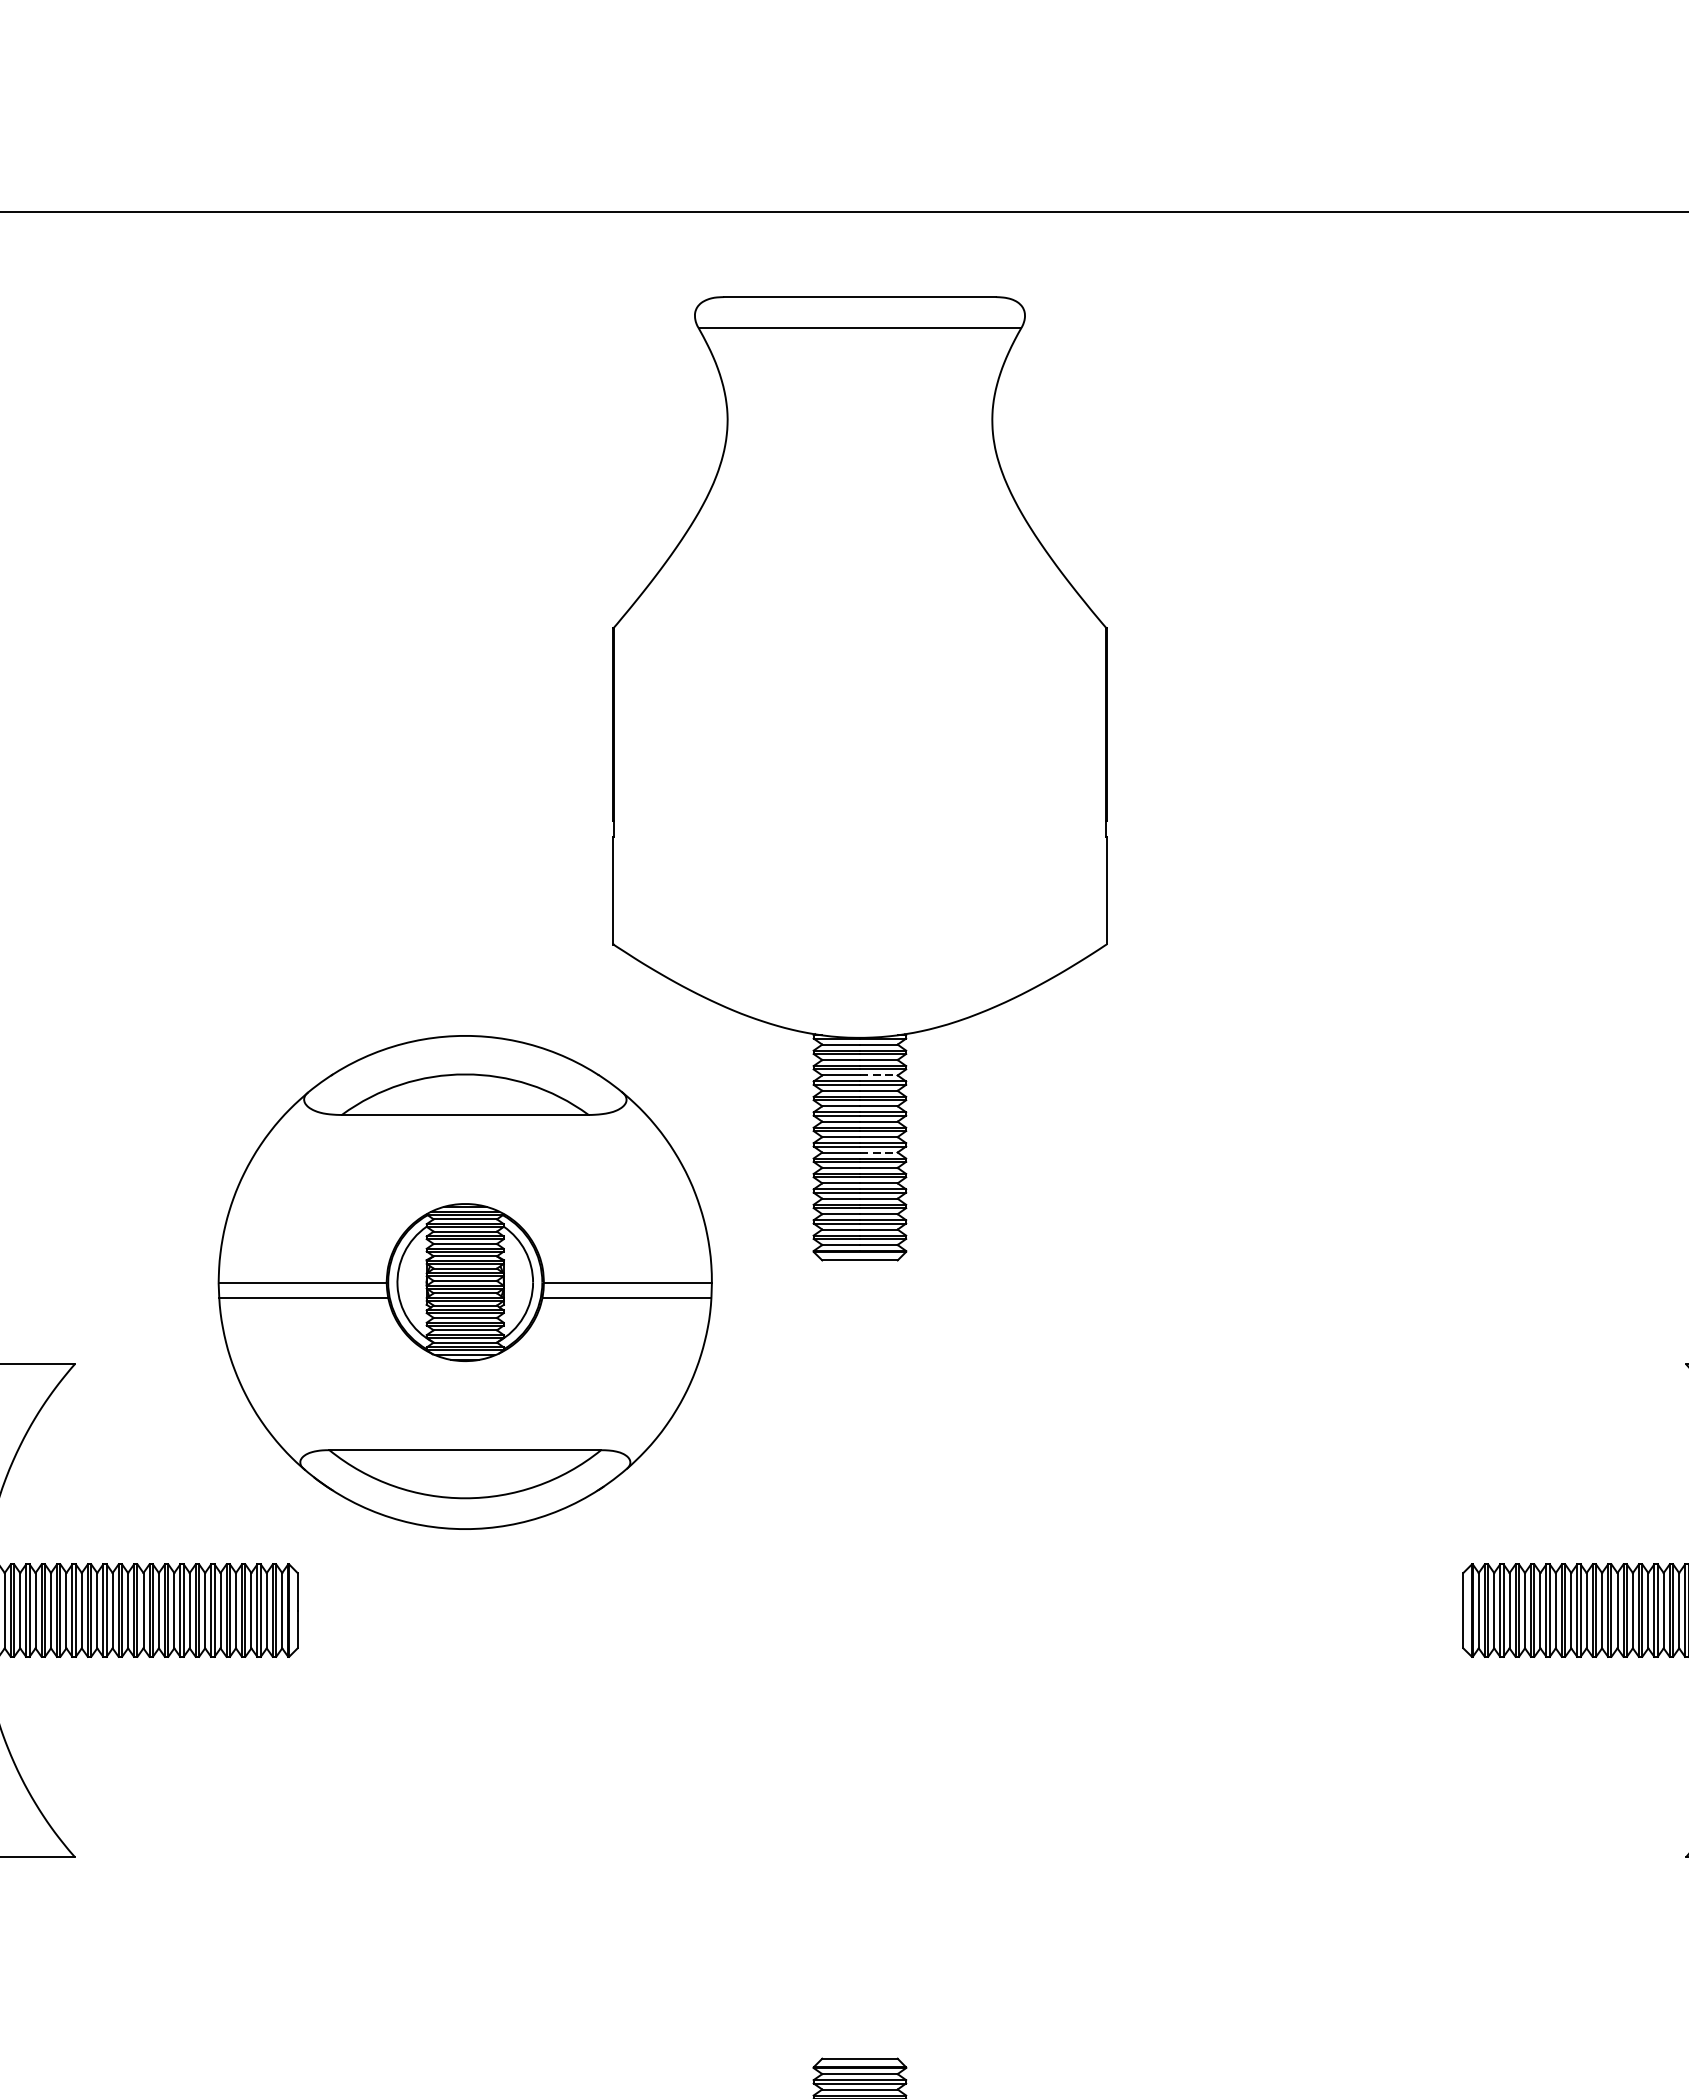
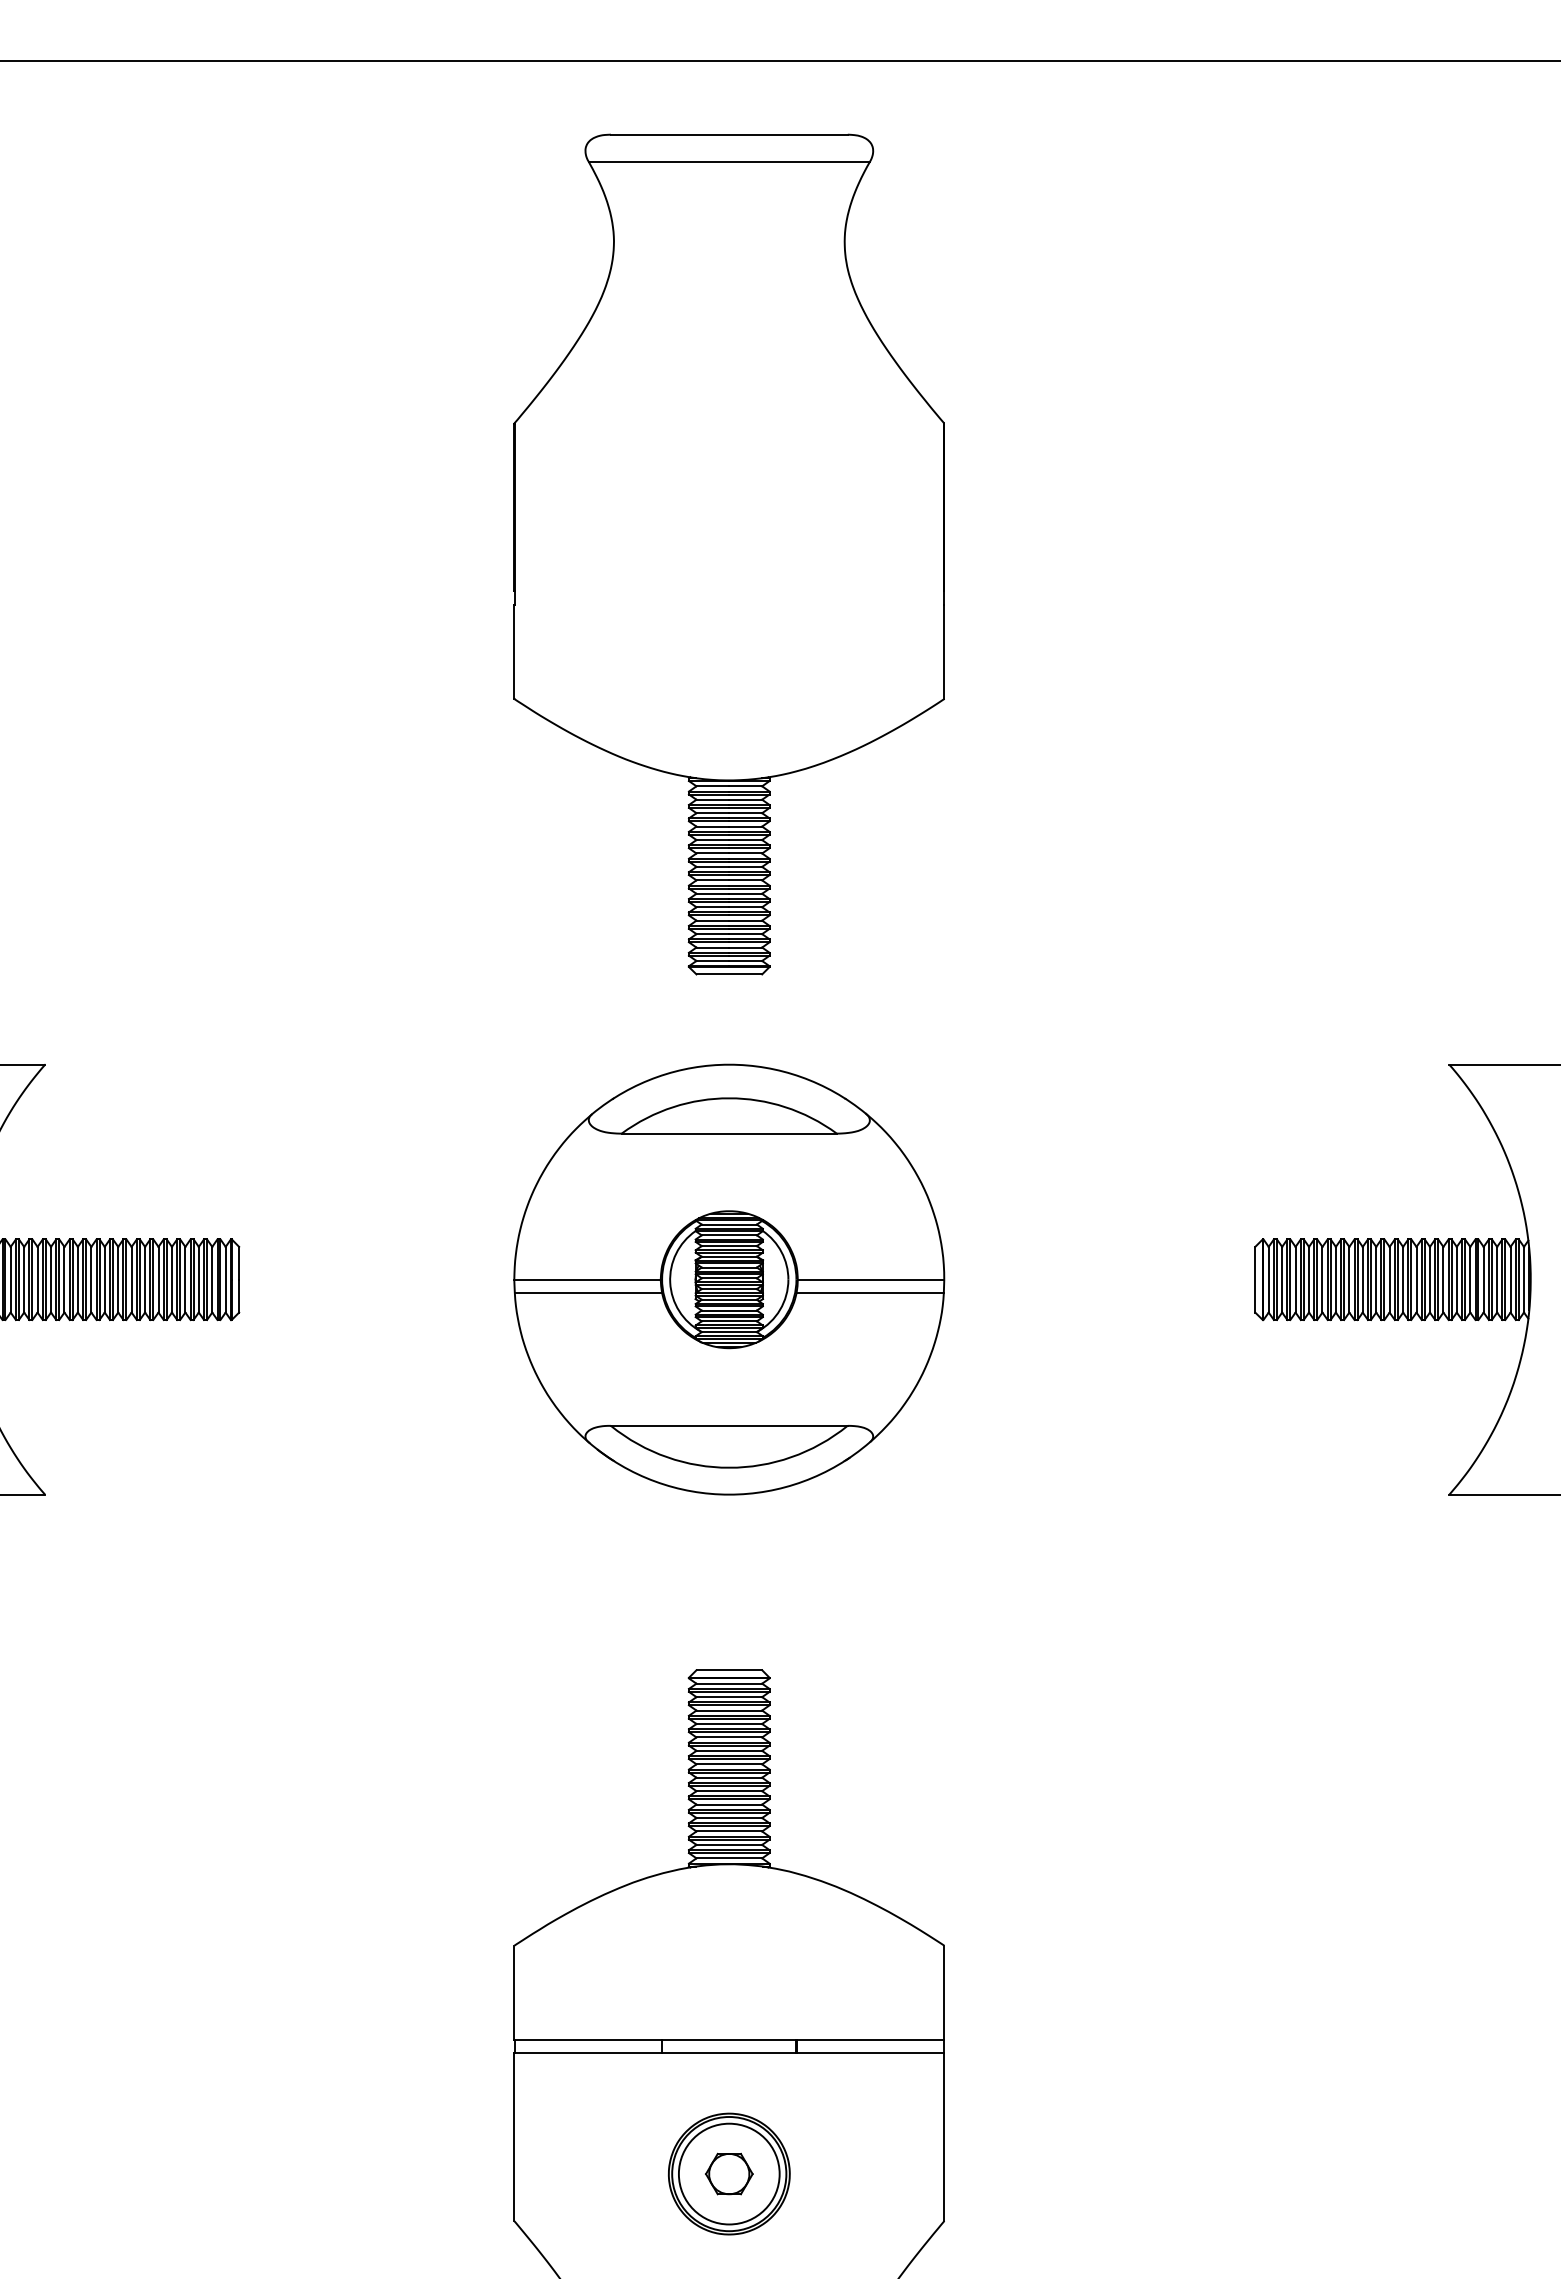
line: (879, 1075) -> (746, 813), dashed -> solid
line: (879, 1152) -> (746, 880), dashed -> solid
part: (465, 1282) -> (729, 1279), moved

